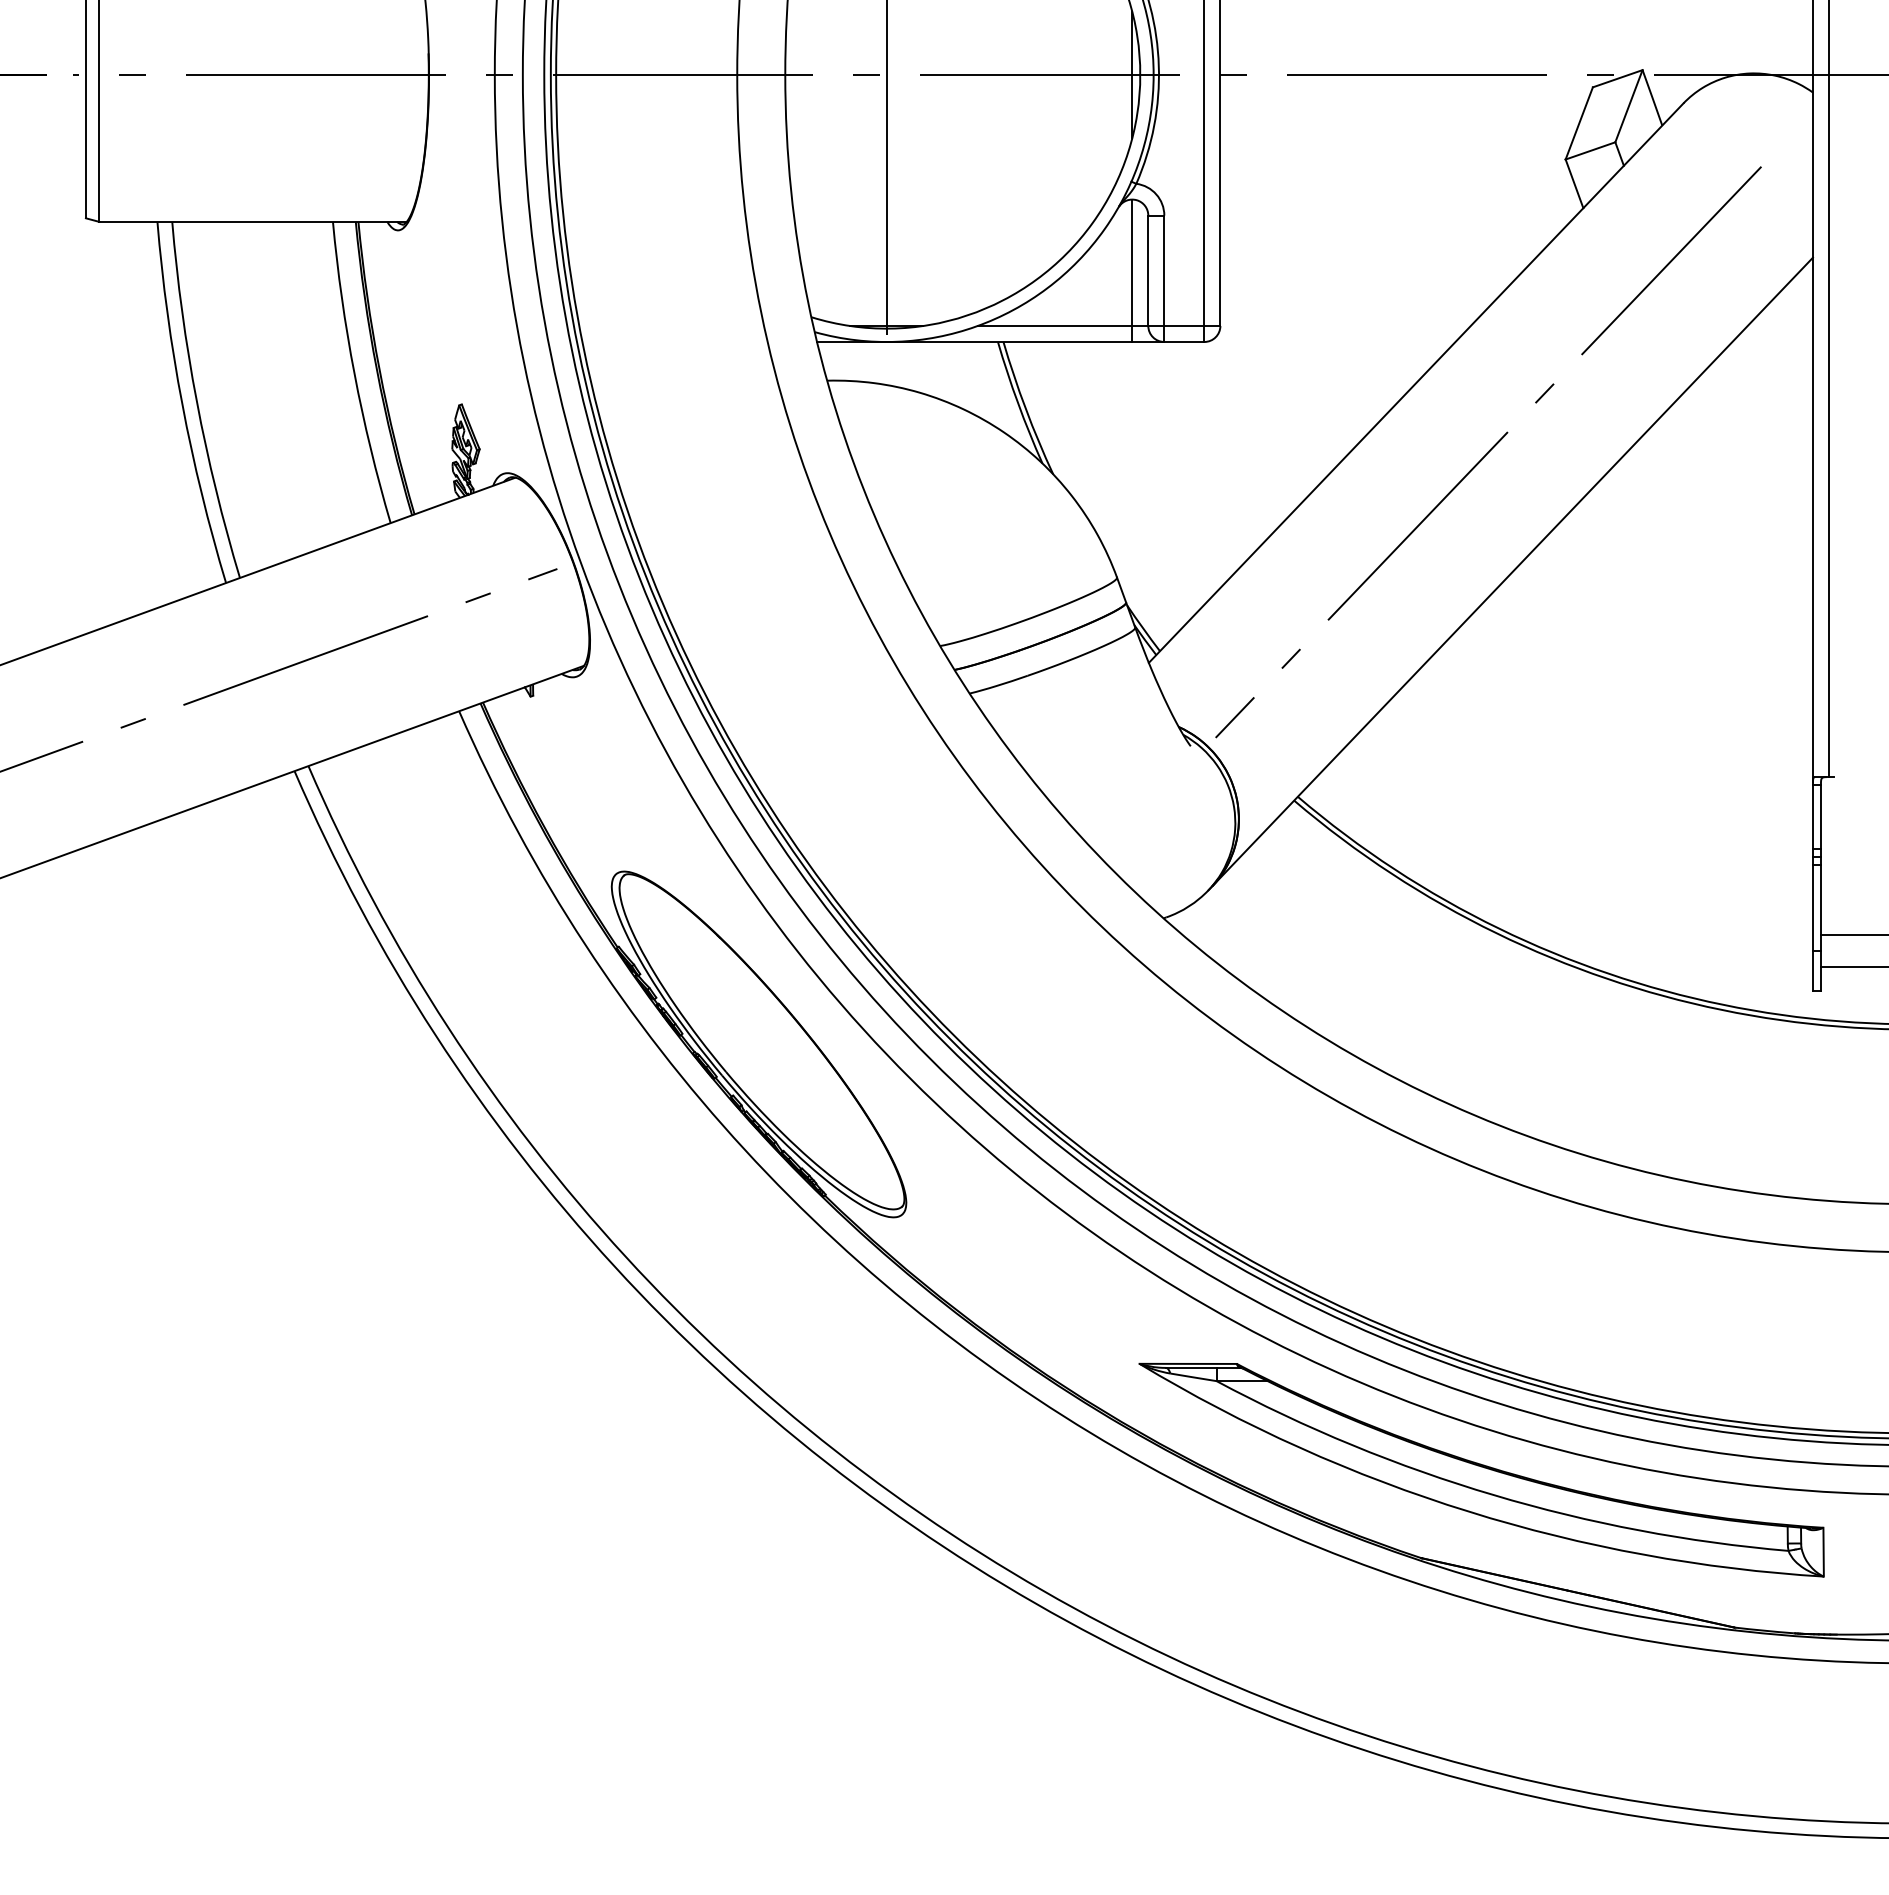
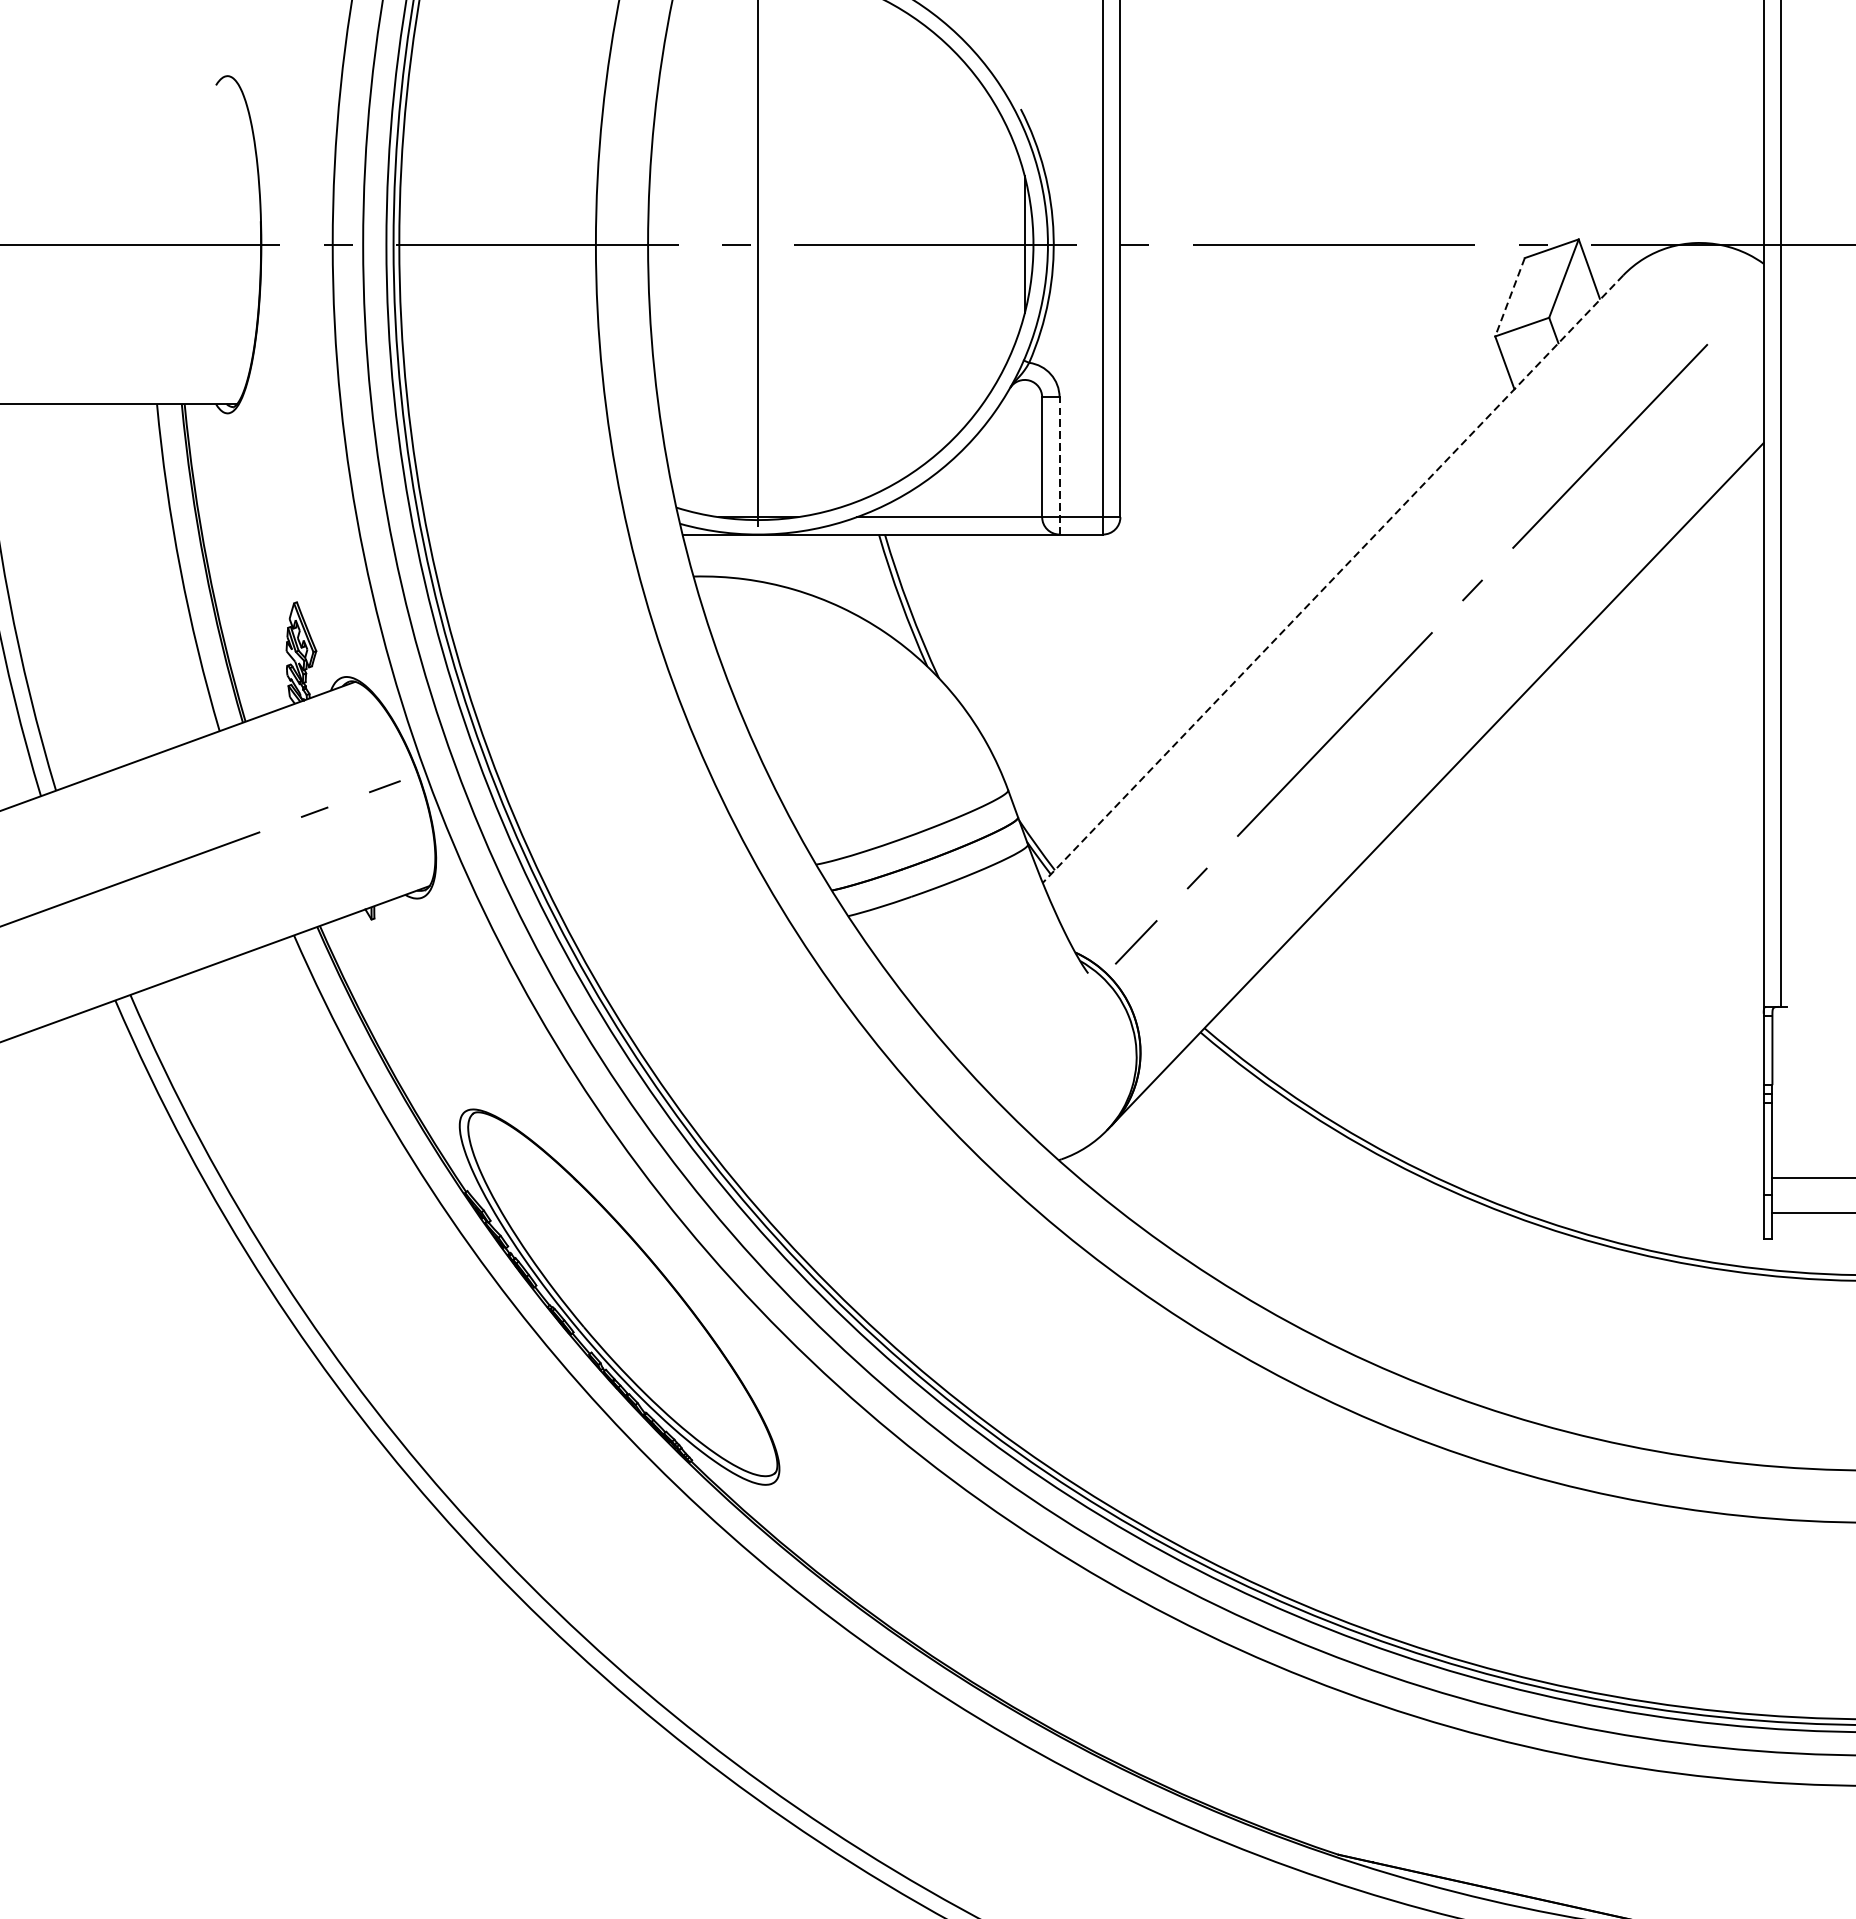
line: (1579, 123) -> (1510, 297), solid -> dashed
line: (1132, 270) -> (1025, 456), removed
line: (1164, 278) -> (1059, 465), solid -> dashed
line: (1416, 383) -> (1333, 579), solid -> dashed
part: (1481, 1469) -> (1403, 1758), removed

